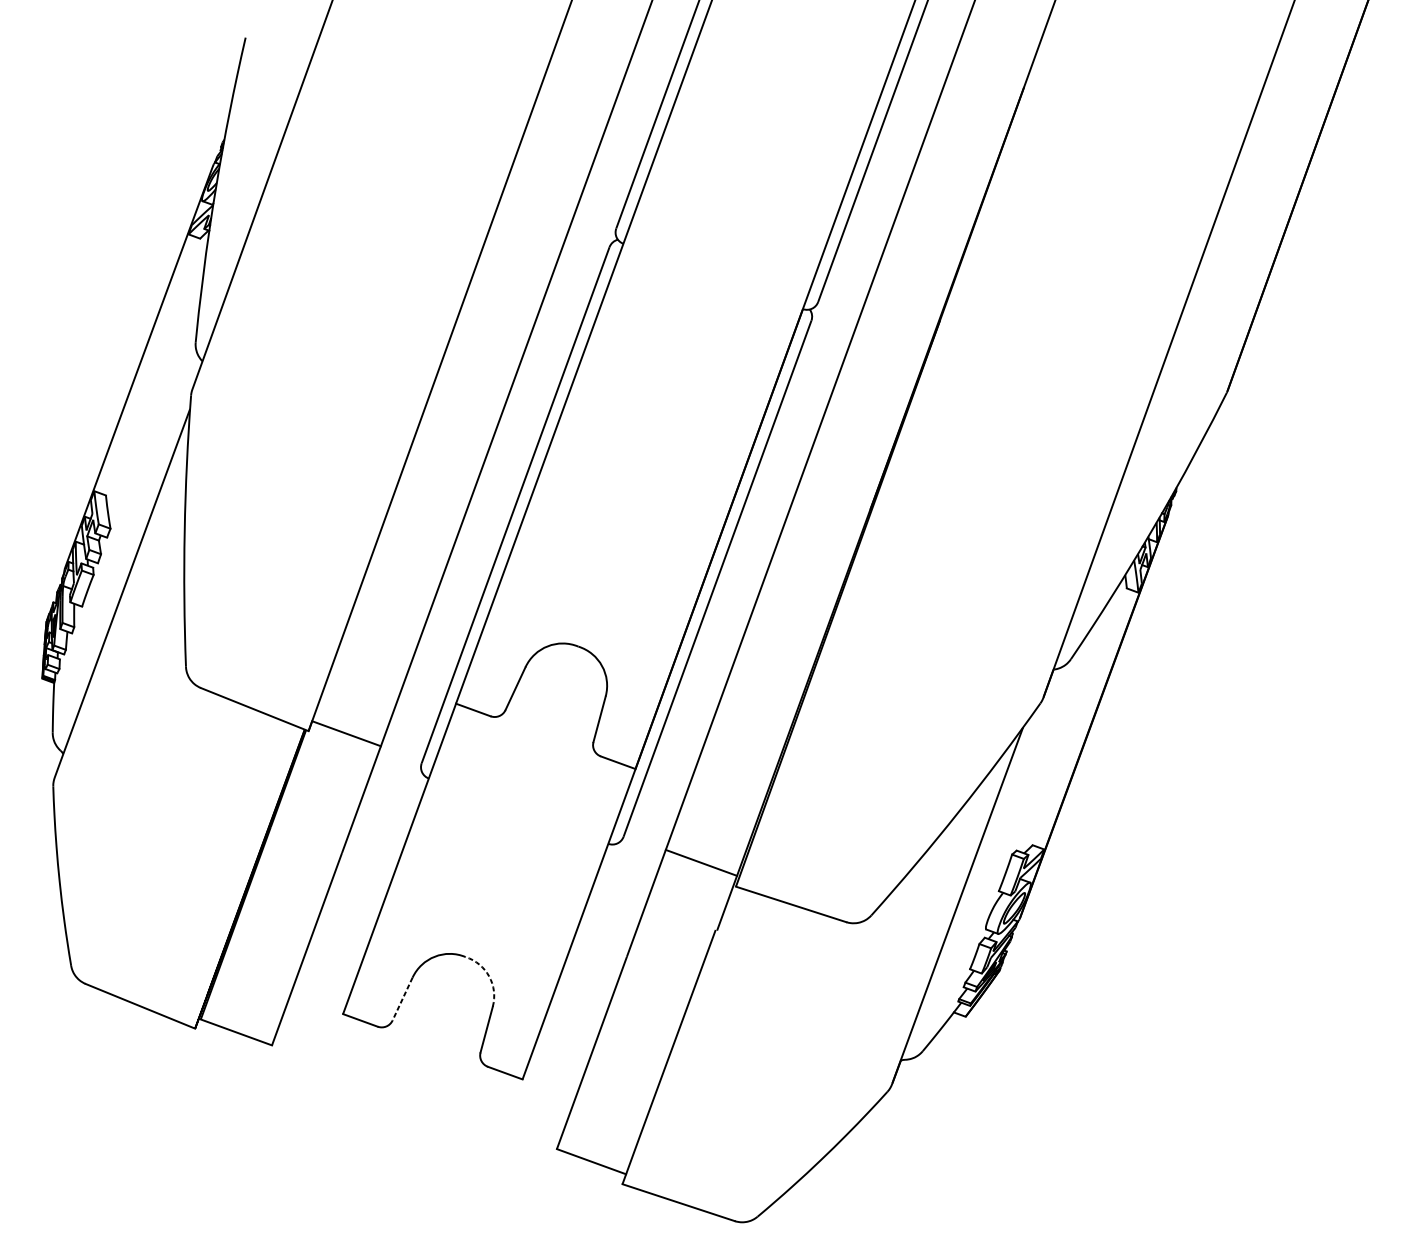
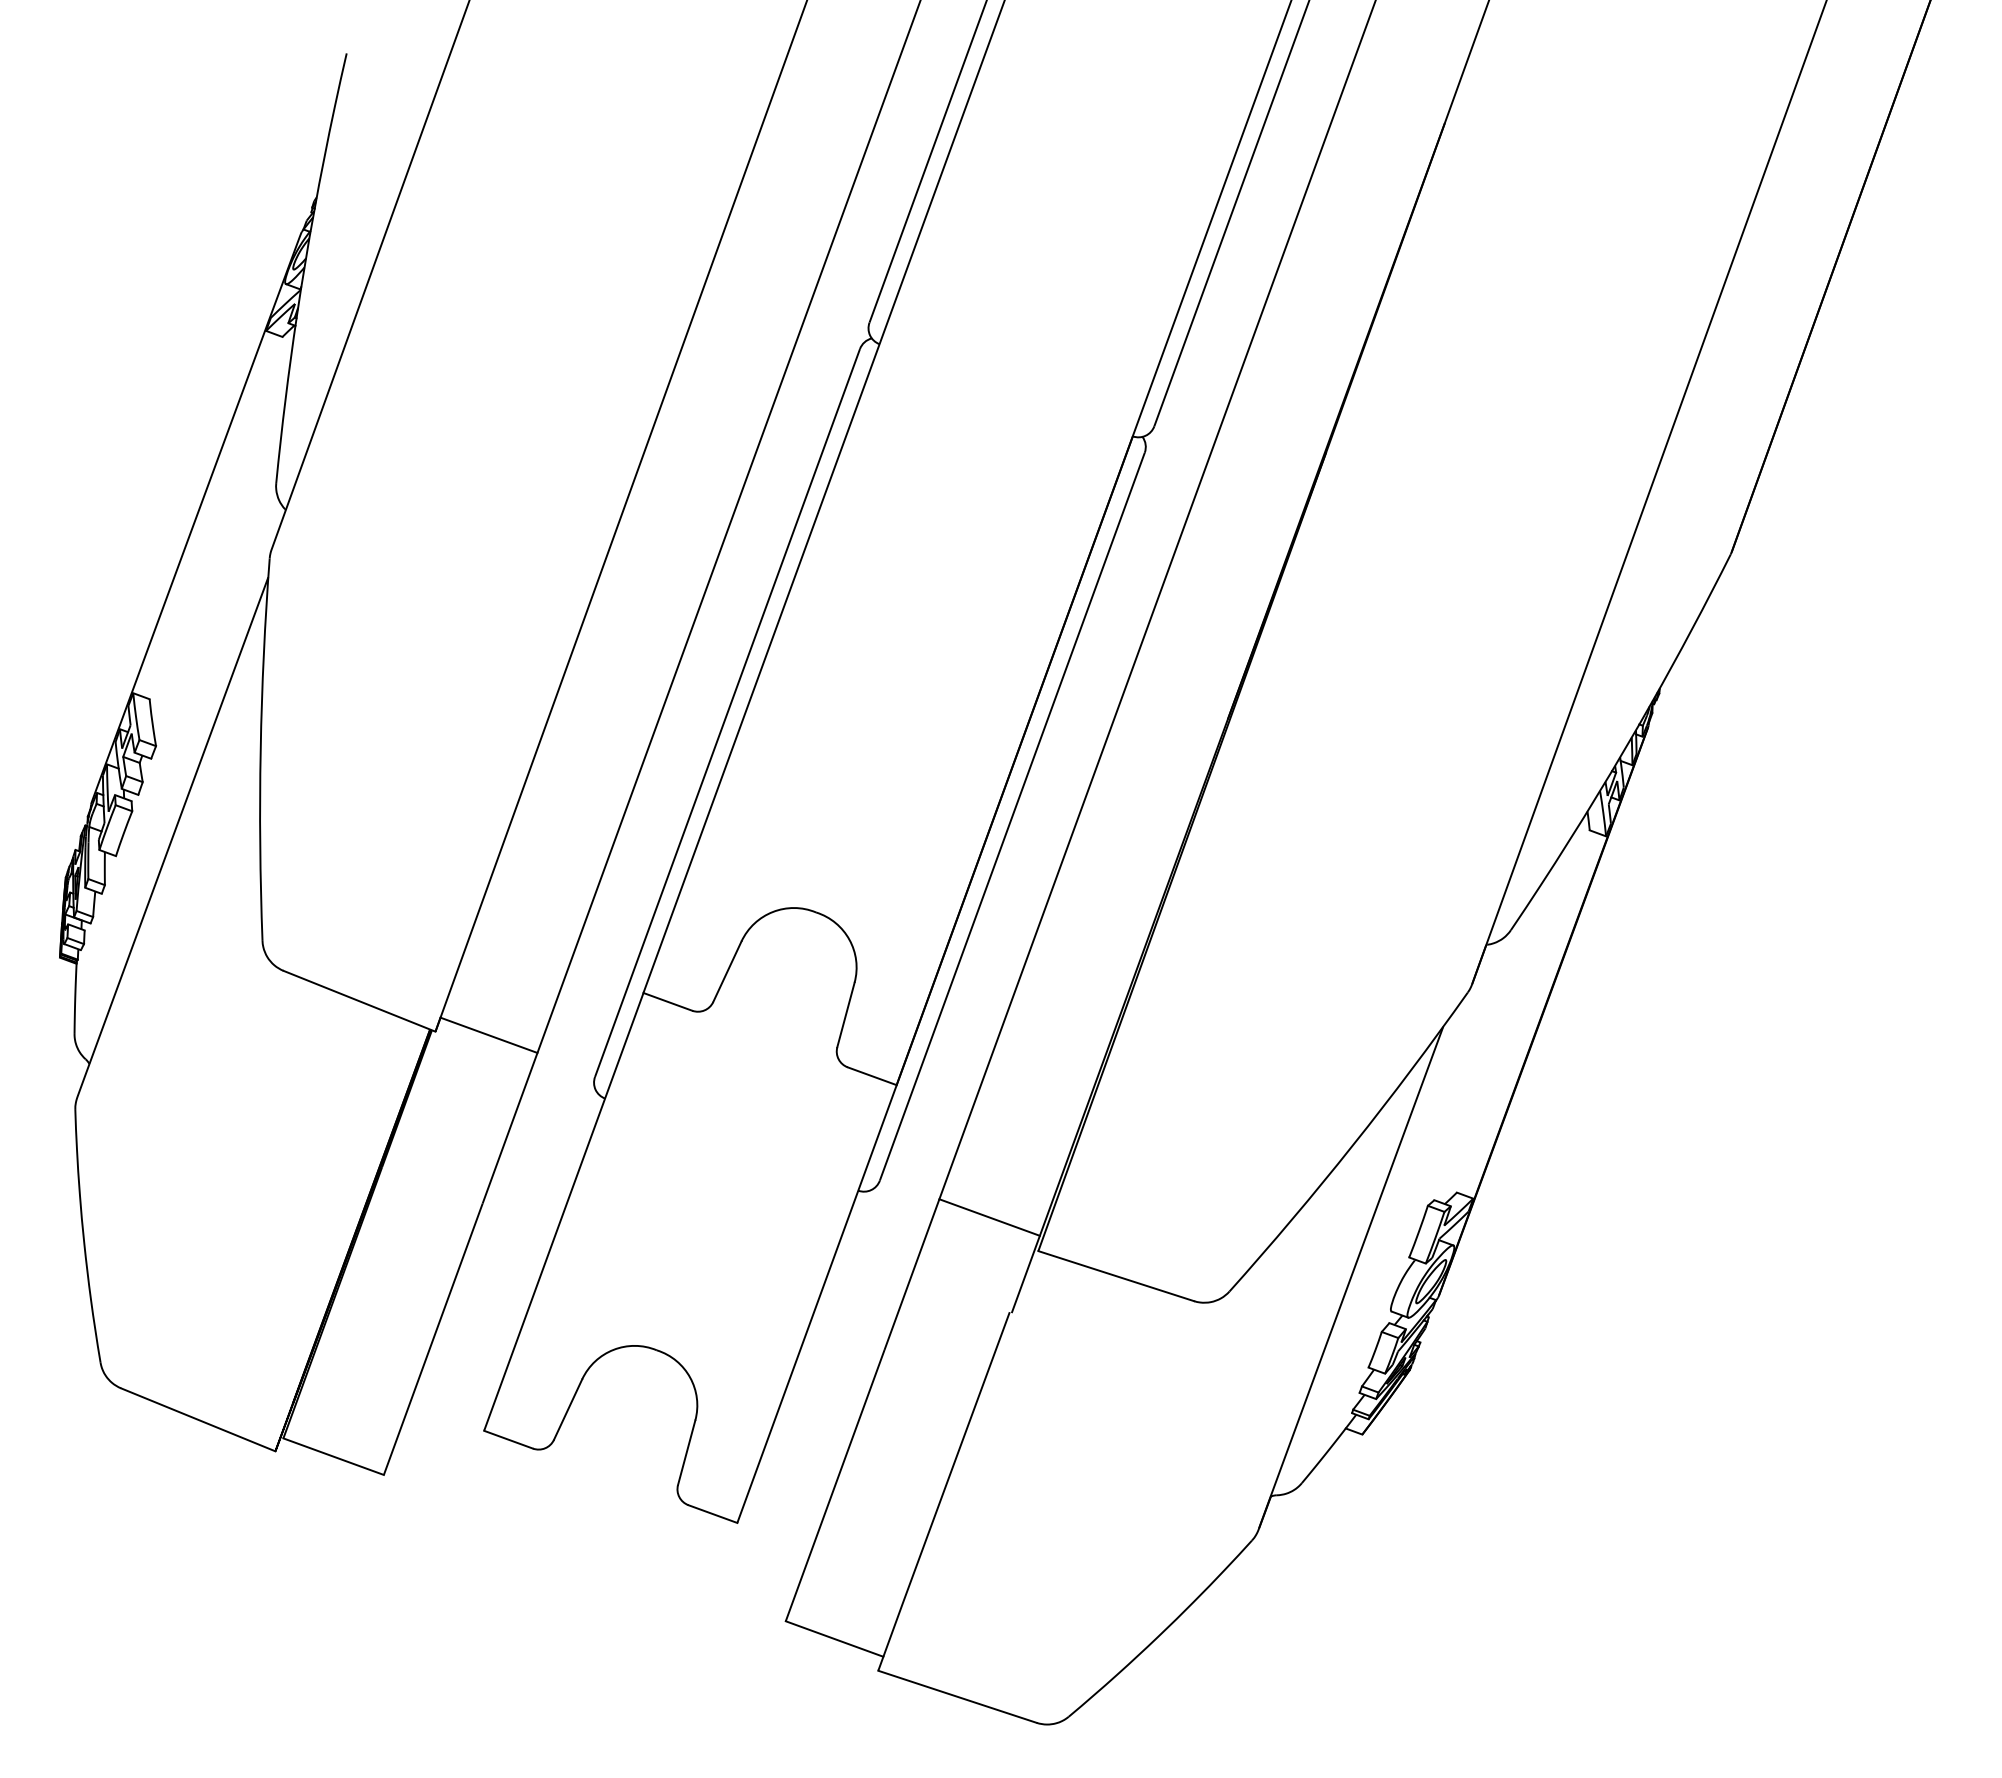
arc: (489, 976) -> (690, 1377), dashed -> solid
line: (402, 999) -> (567, 1410), dashed -> solid

